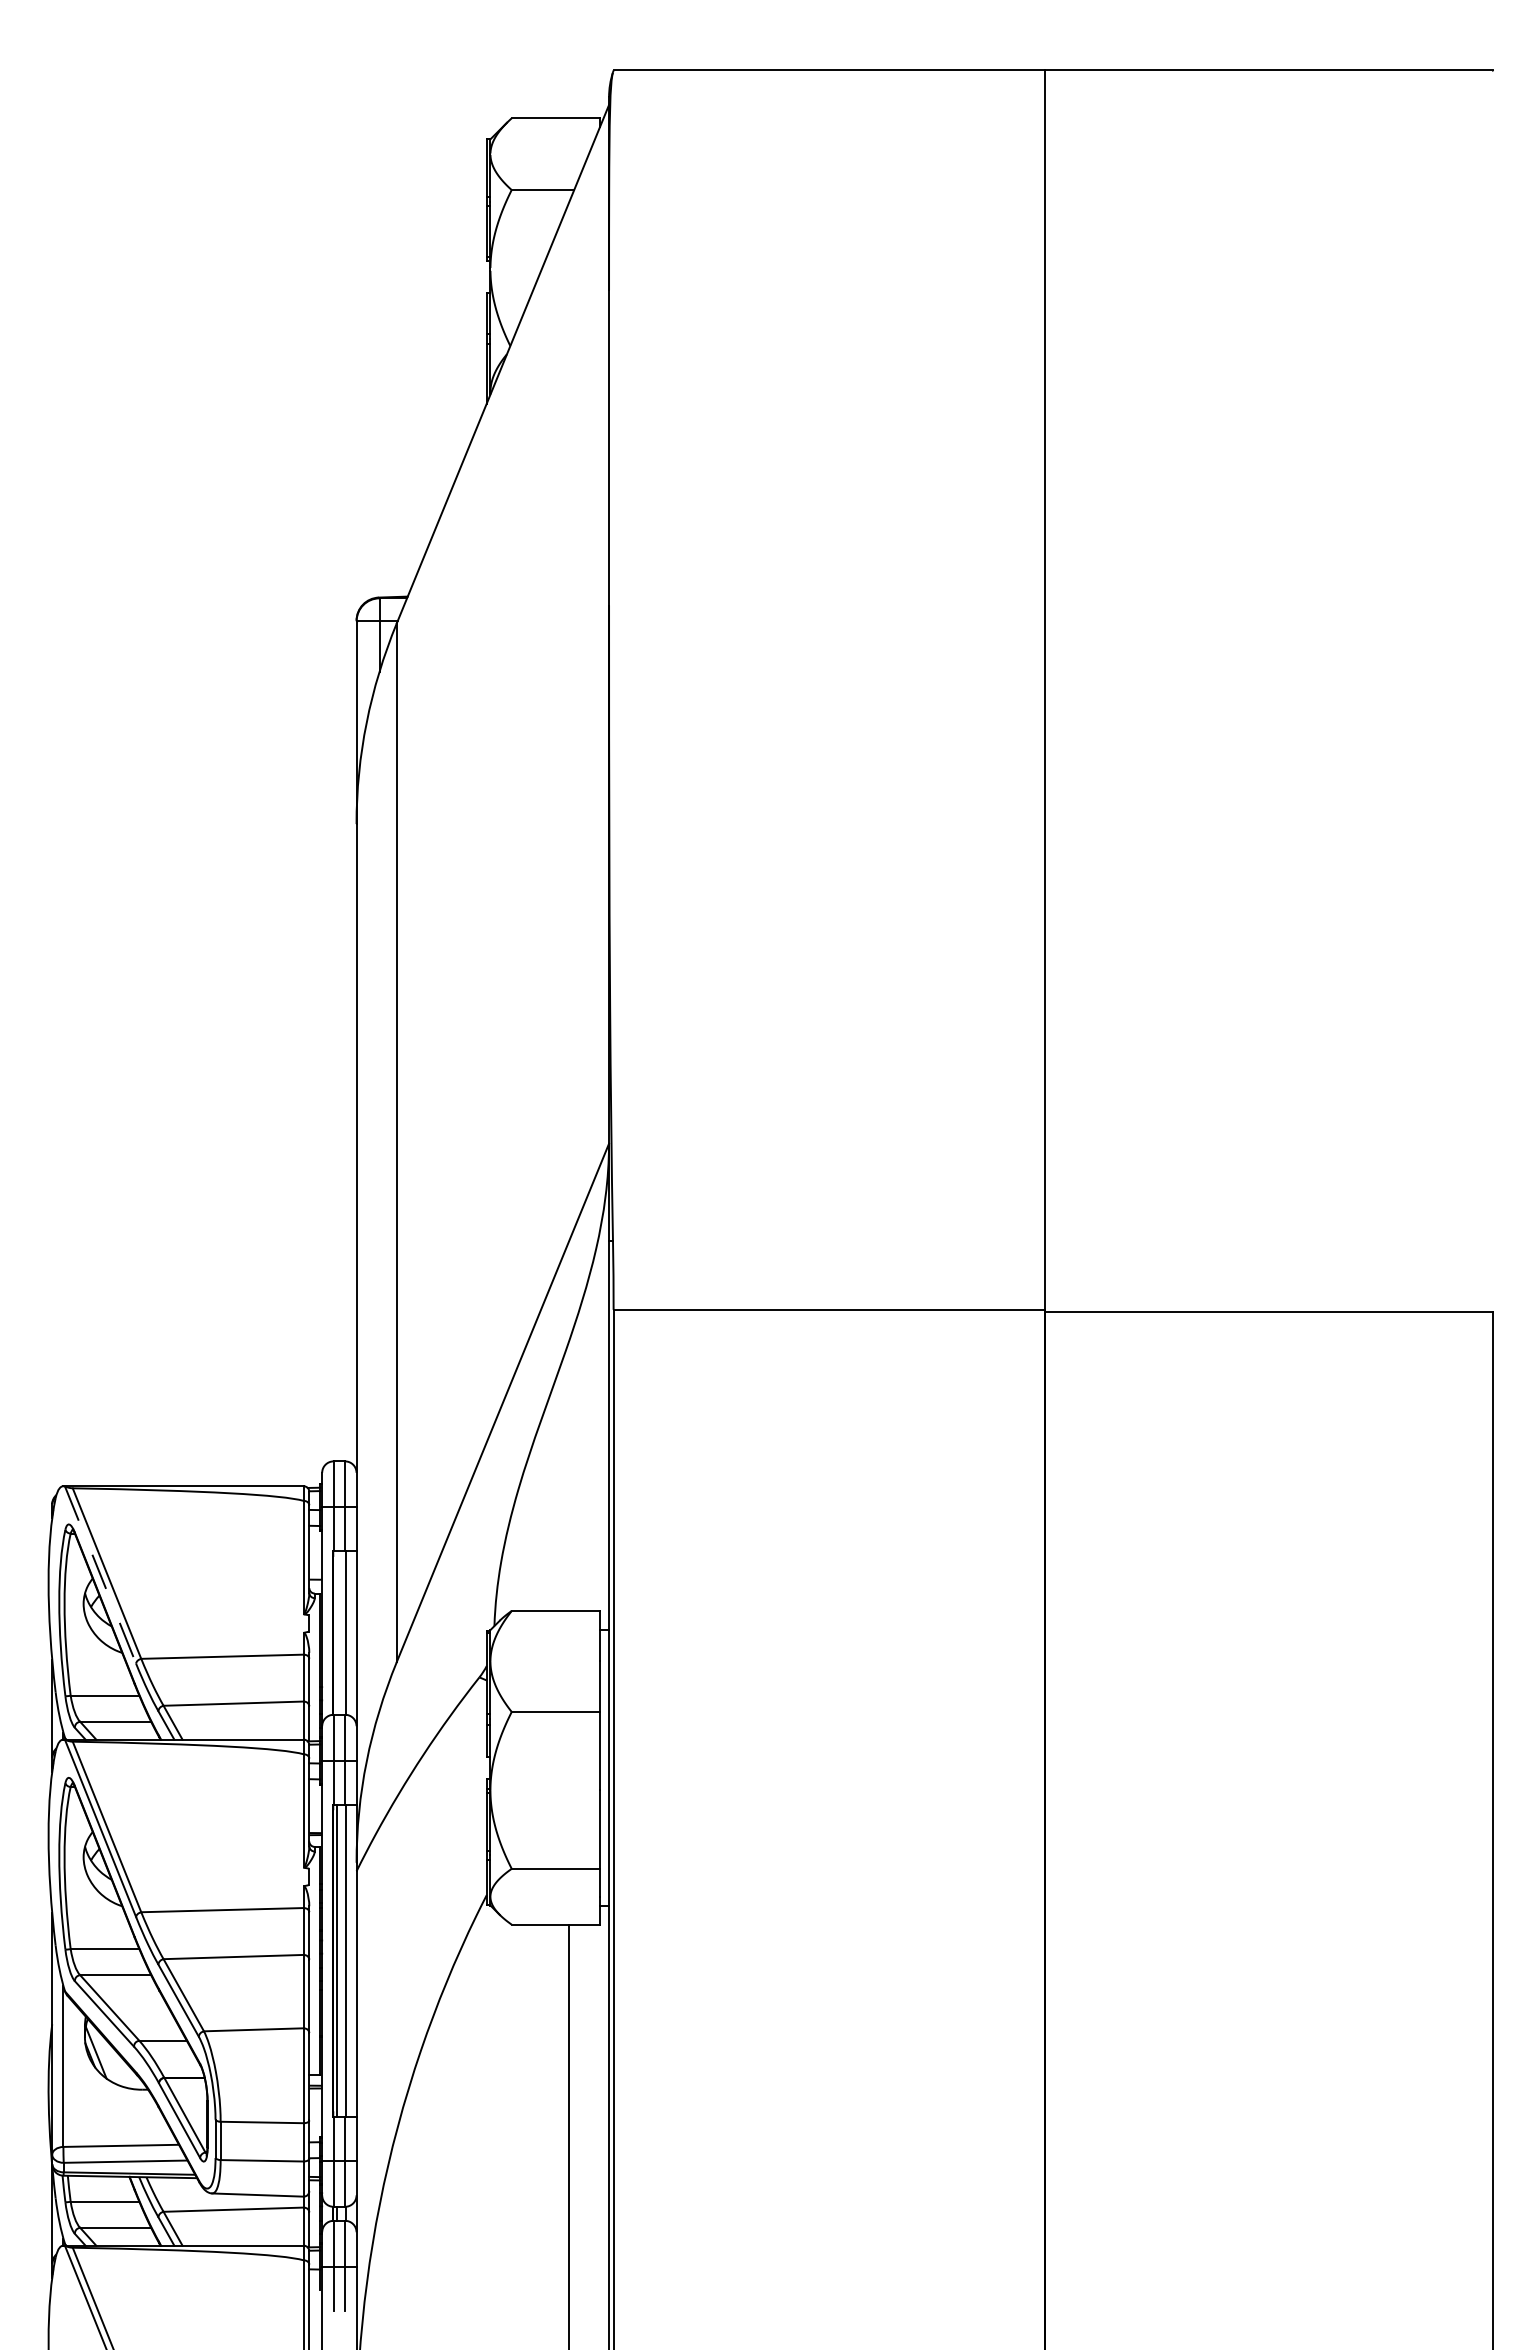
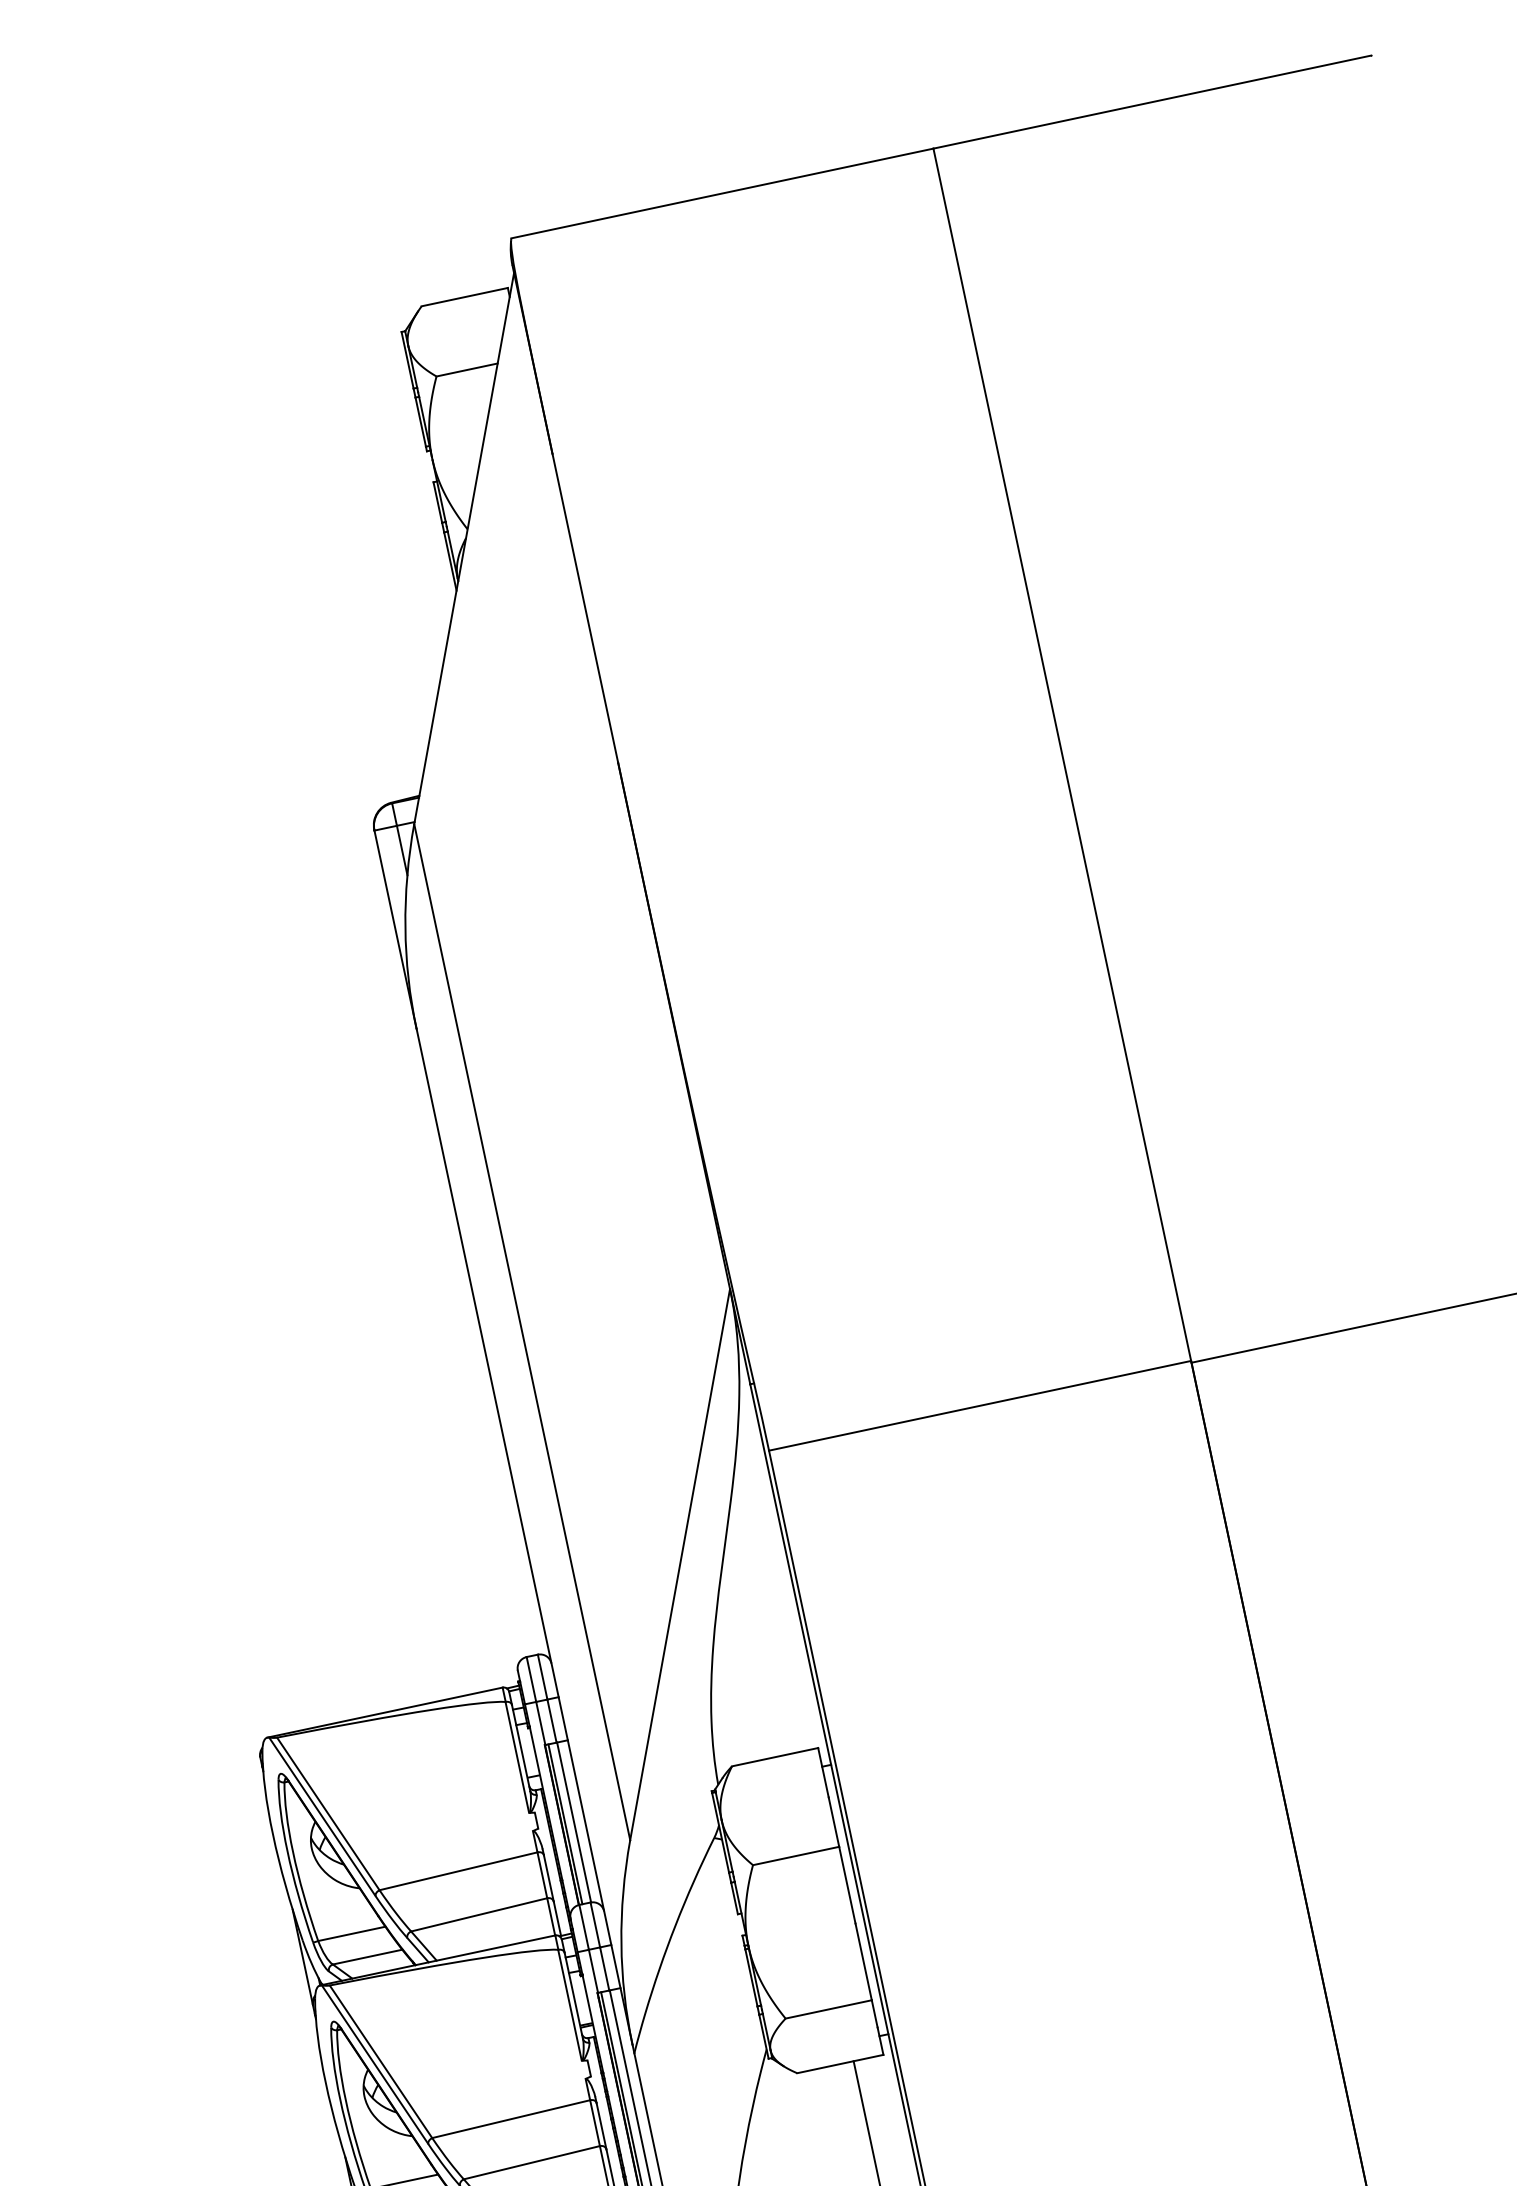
line: (100, 1575) -> (322, 1817), dashed -> solid
line: (336, 1632) -> (565, 1823), added

